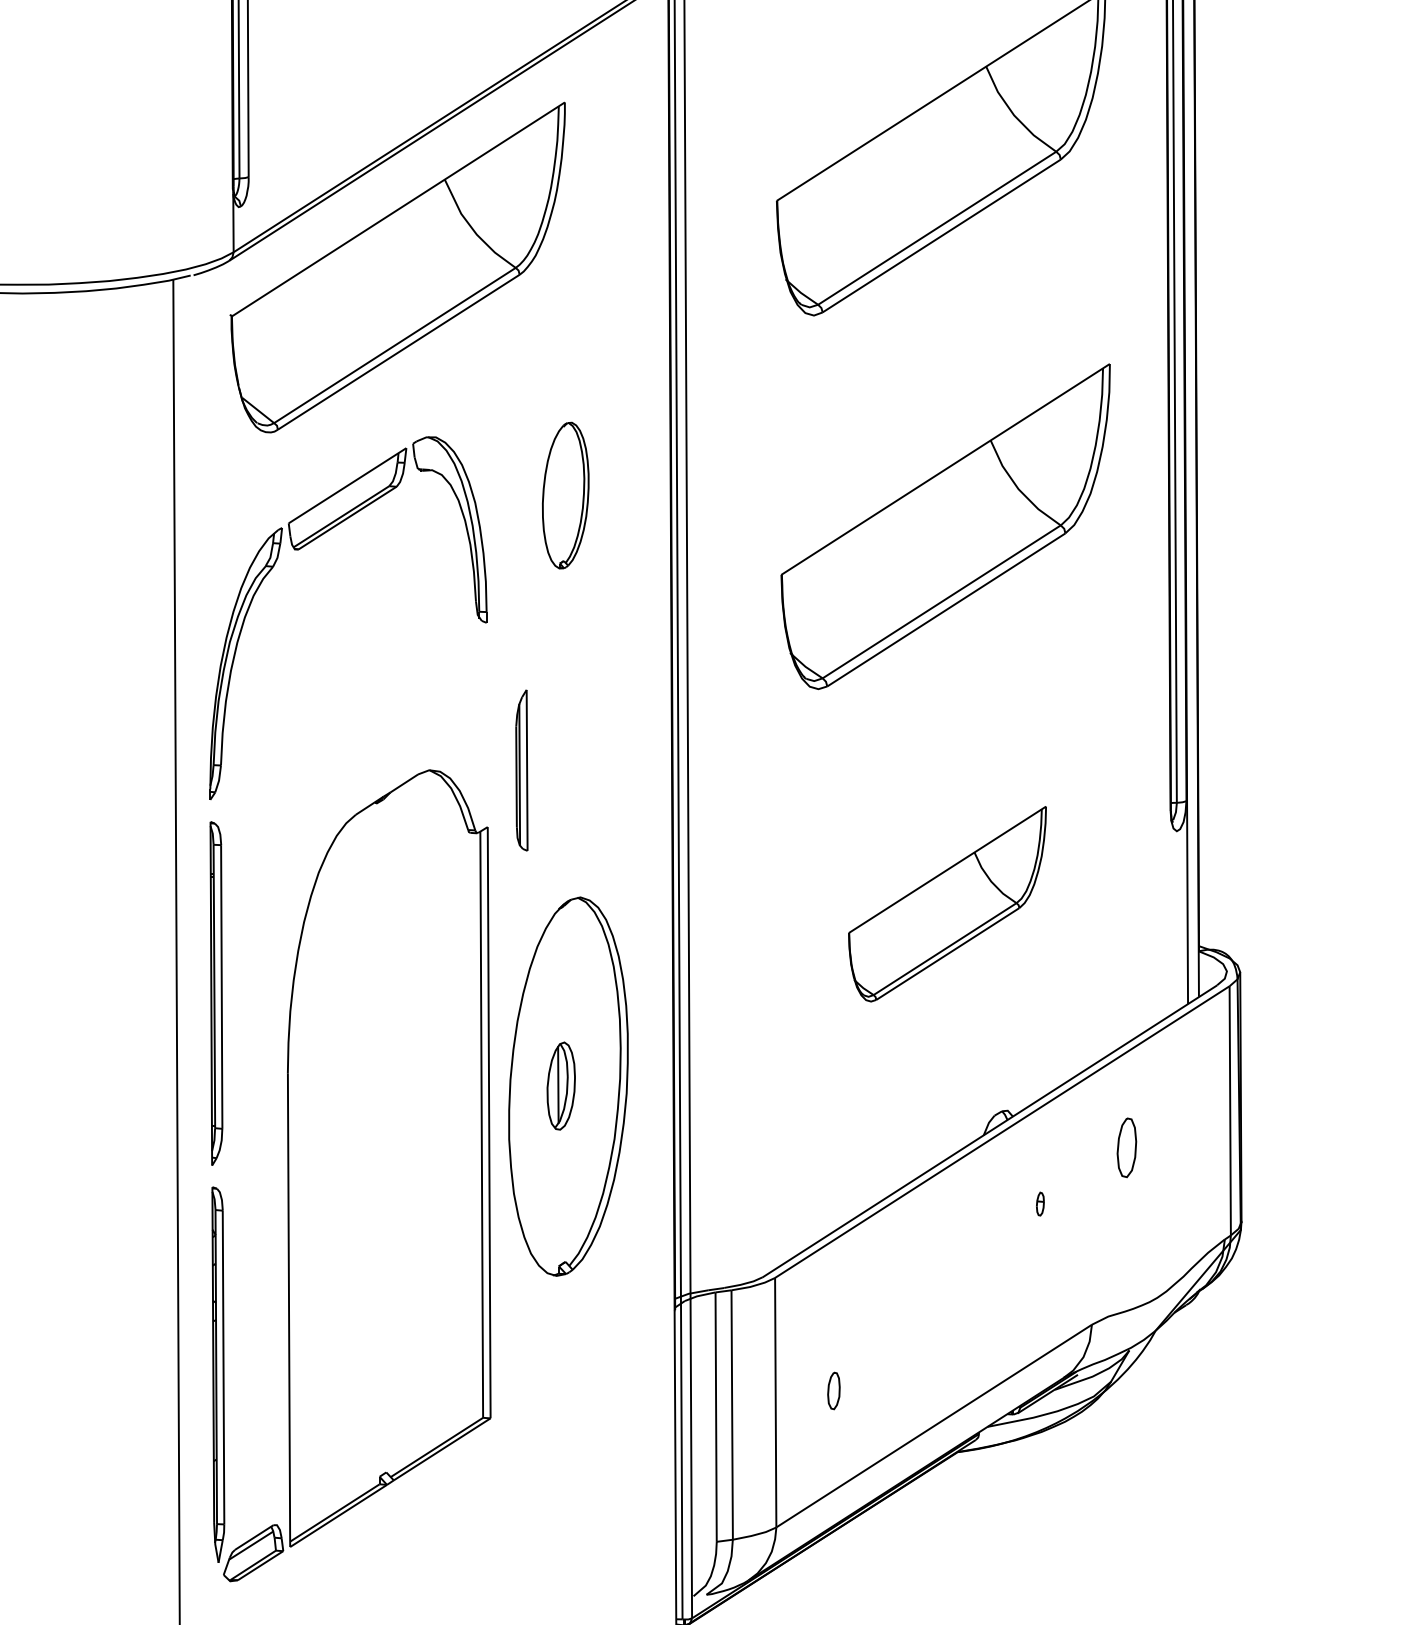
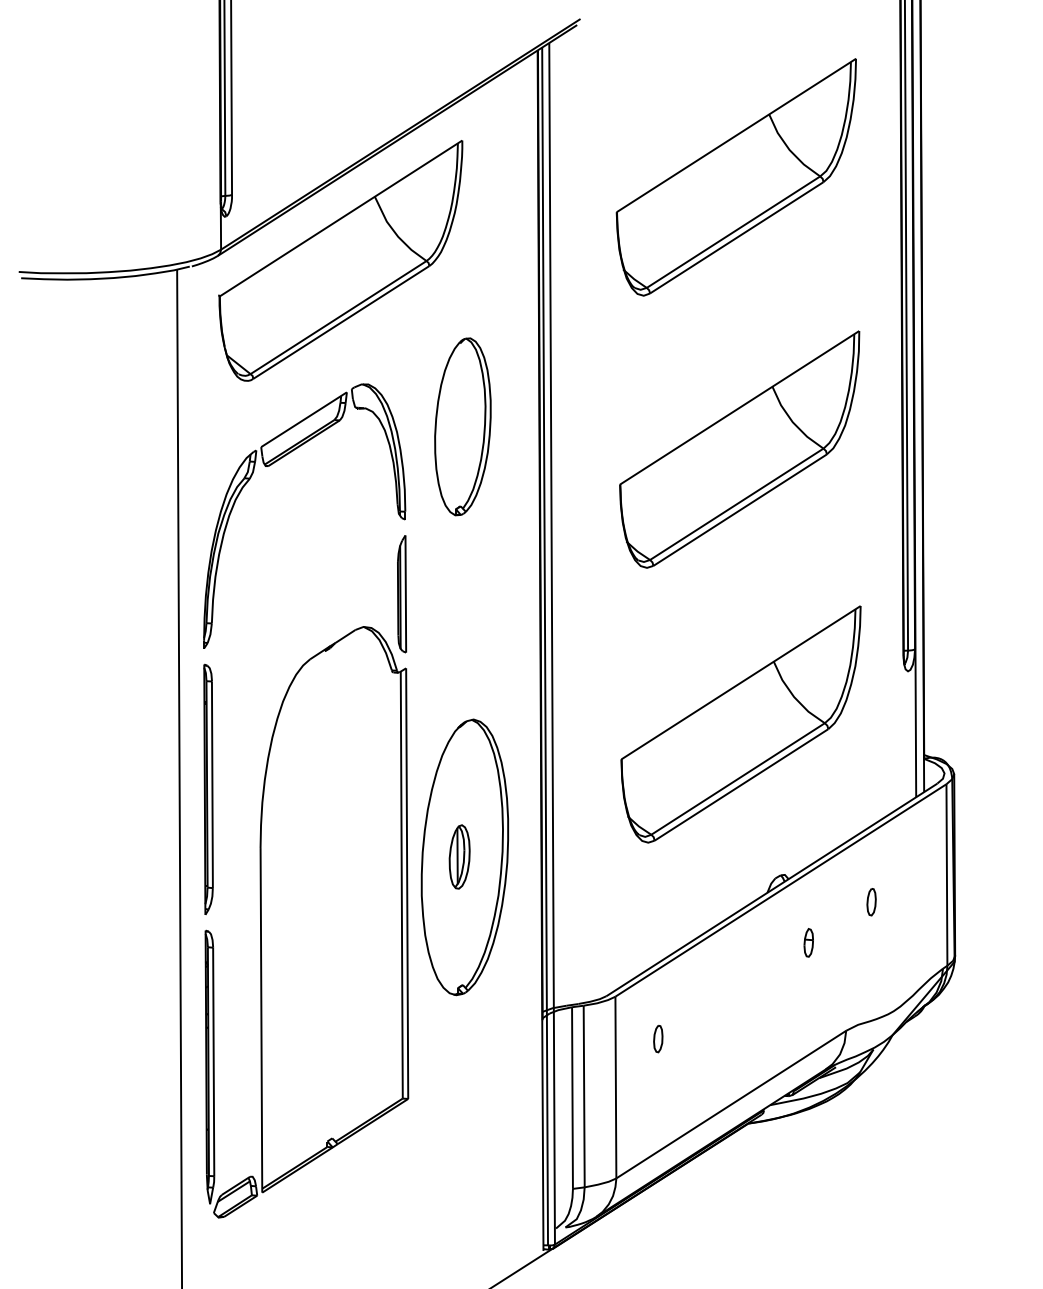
part: (565, 495) -> (462, 426), size x1.67
part: (522, 771) -> (402, 594), moved
part: (946, 904) -> (740, 724), size x1.67
part: (1126, 1148) -> (871, 902), size x0.62
part: (1040, 1203) -> (808, 942), size x1.67
part: (834, 1391) -> (658, 1039), moved

